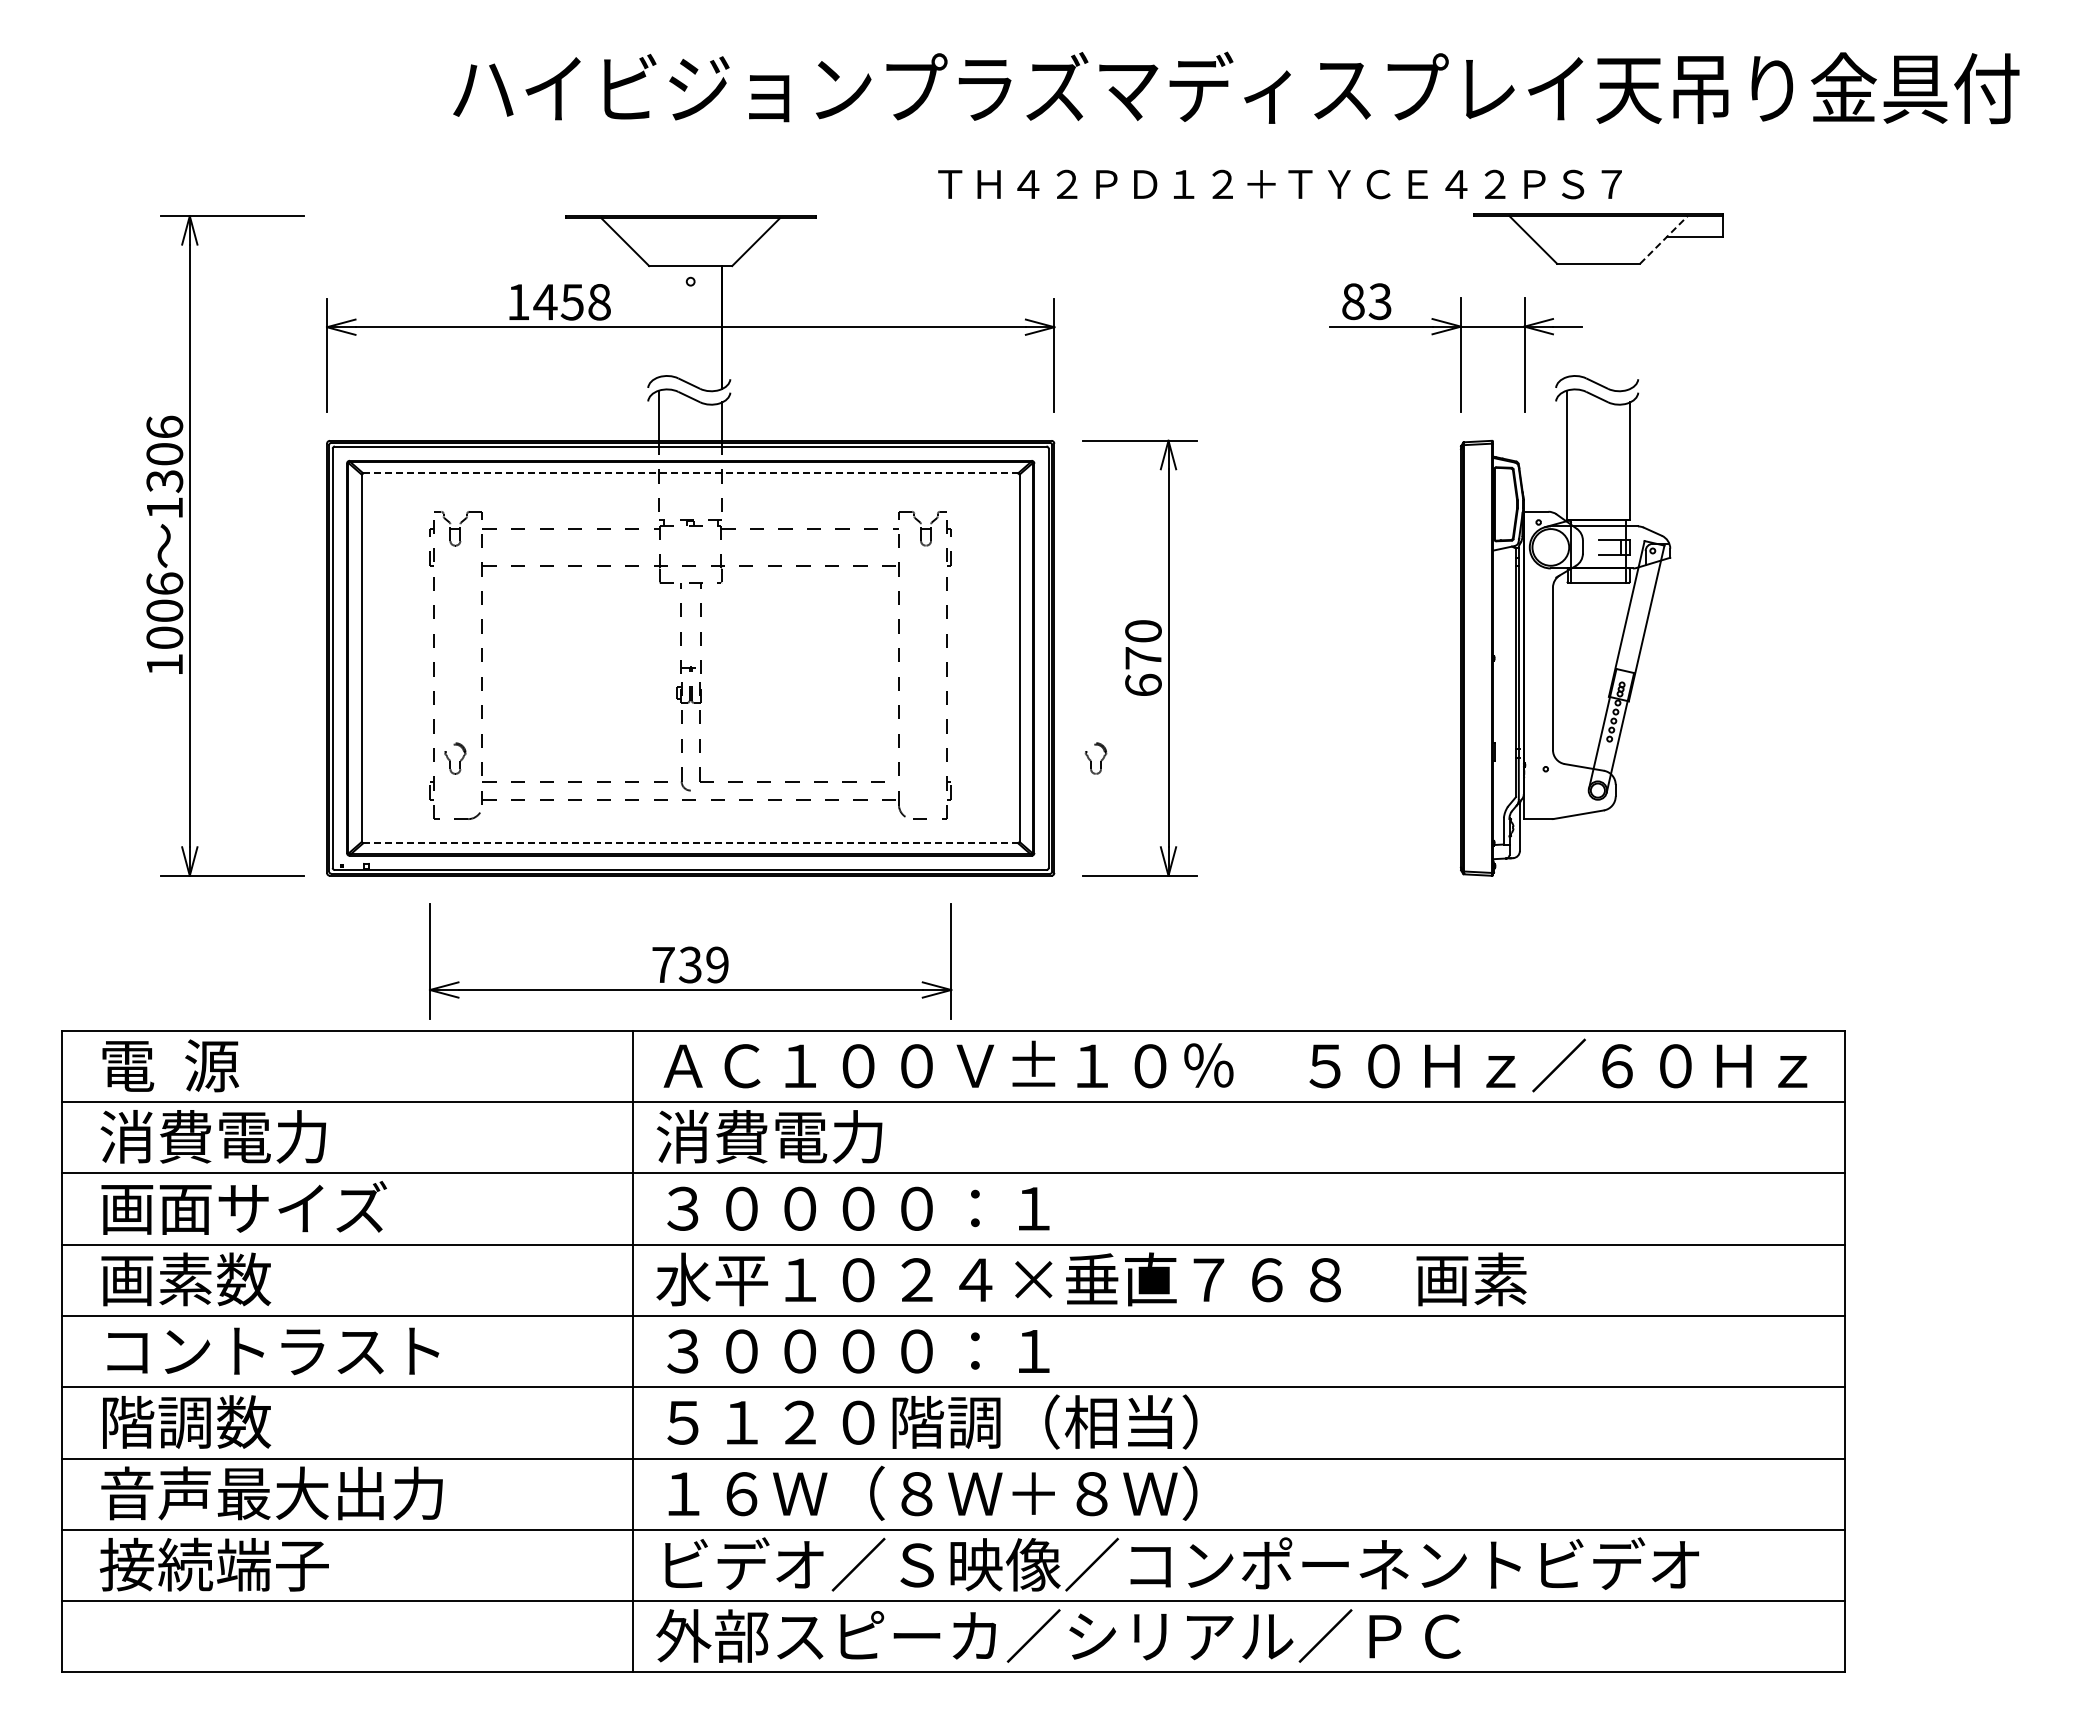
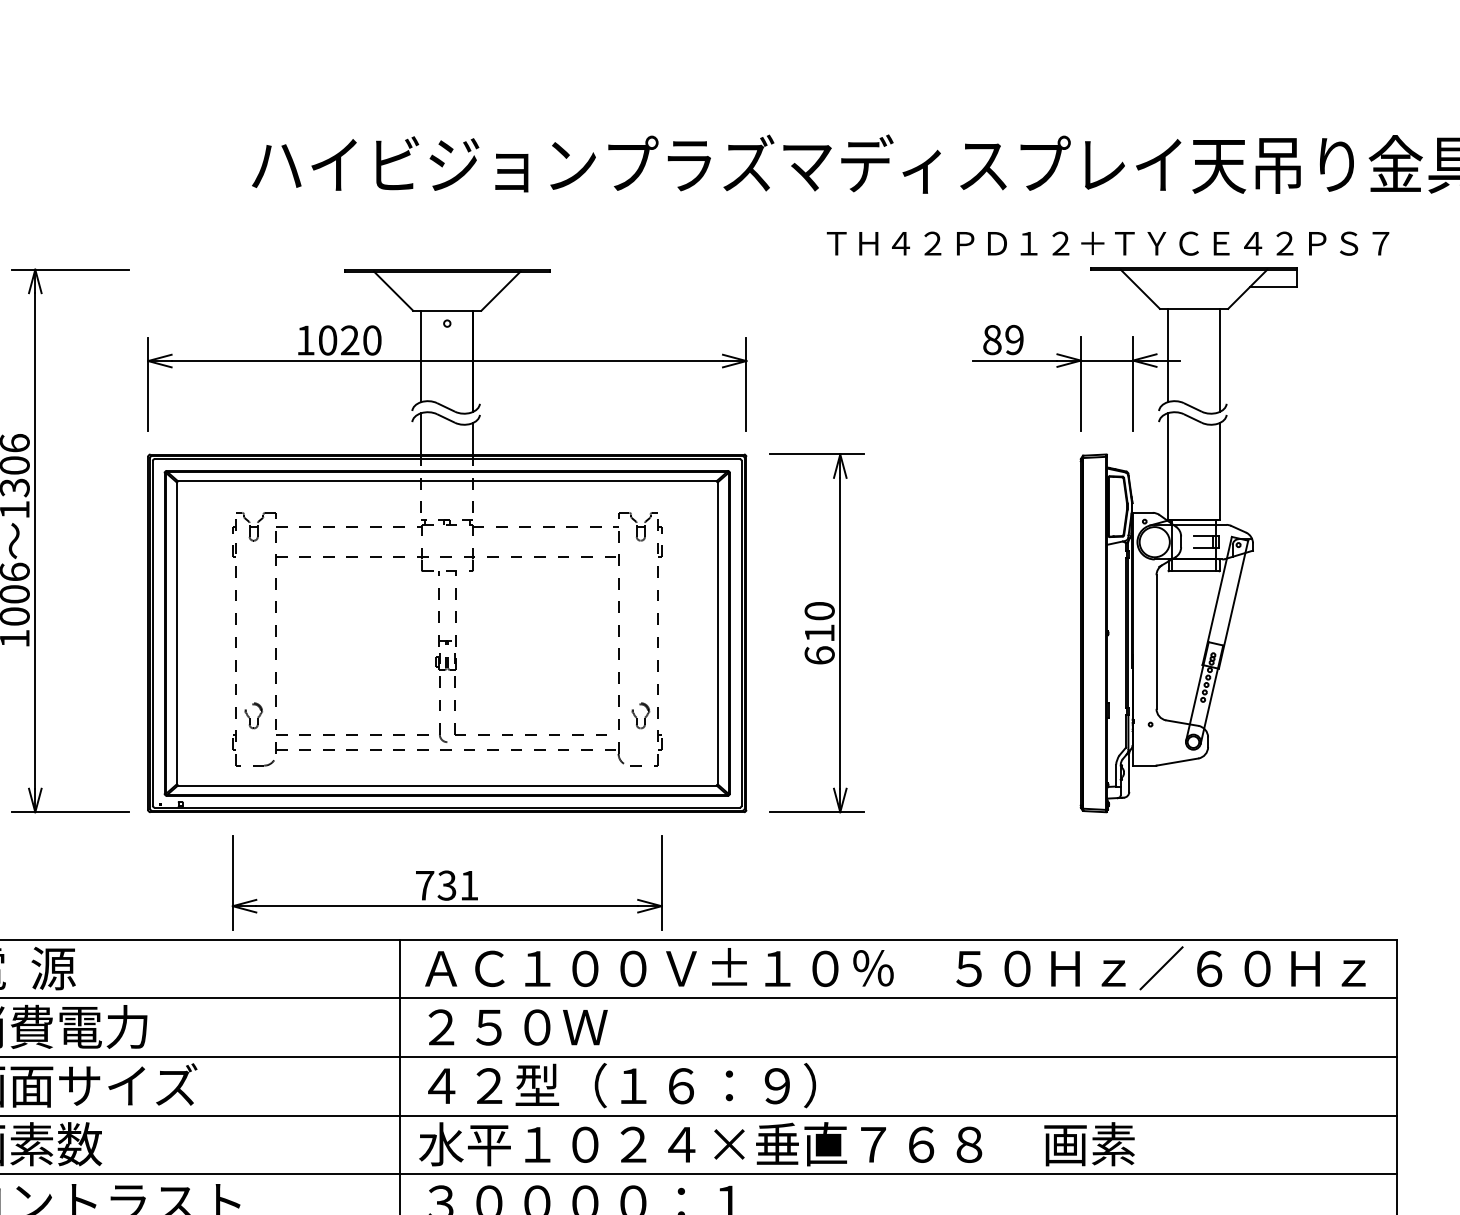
text: (1279, 184) -> (1107, 243), moved
line: (1663, 239) -> (1247, 288), dashed -> solid
text: (571, 301) -> (349, 339), 1458 -> 1020
text: (1379, 301) -> (1013, 339), 83 -> 89
line: (1566, 320) -> (1167, 355), added
line: (658, 321) -> (420, 356), added
line: (1630, 326) -> (1220, 360), added
line: (690, 473) -> (447, 481), dashed -> solid
text: (1143, 658) -> (819, 633), 670 -> 610
part: (1095, 758) -> (640, 715), moved
line: (690, 843) -> (447, 785), dashed -> solid
text: (717, 964) -> (469, 885), 739 -> 731
text: (770, 1136) -> (512, 1026), 消費電力 -> ２５０Ｗ
text: (903, 1207) -> (622, 1085), ３００００：１ -> ４２型（１６：９）

